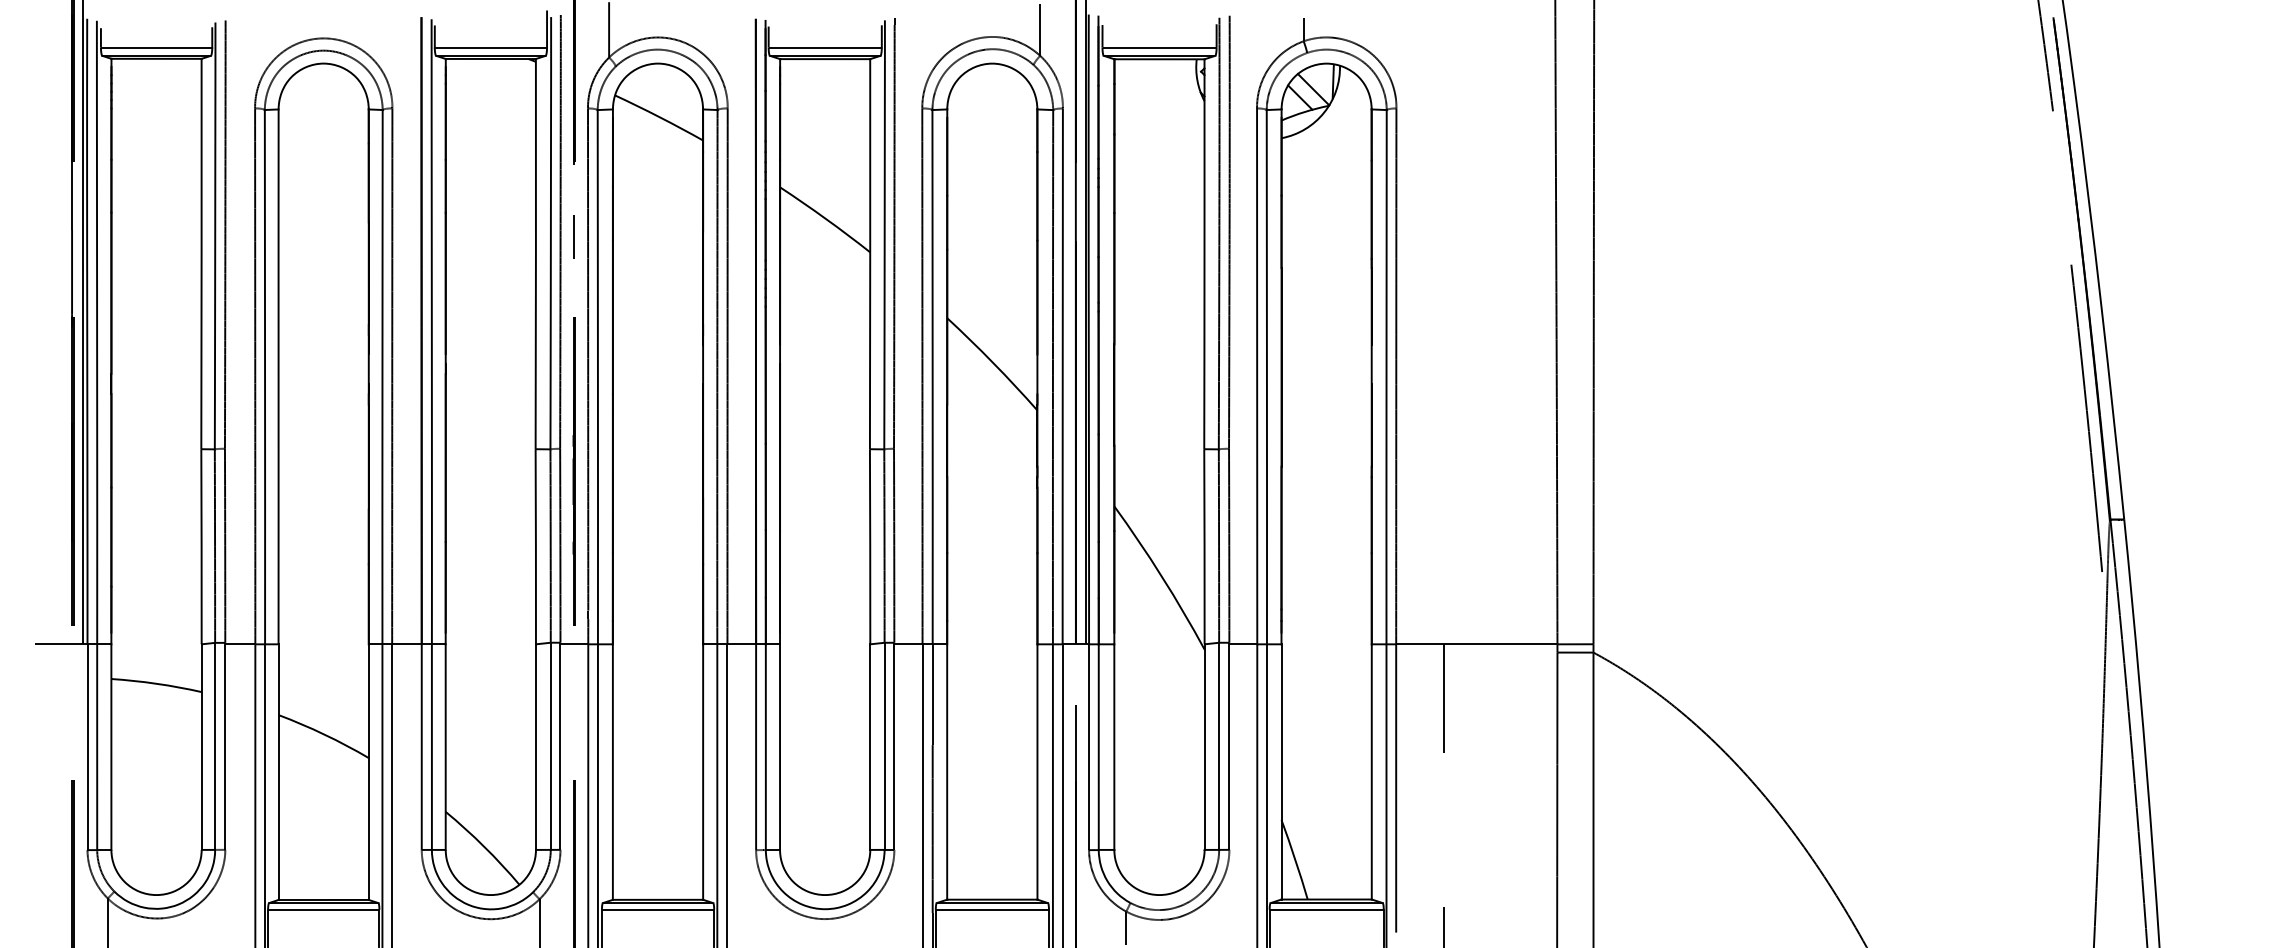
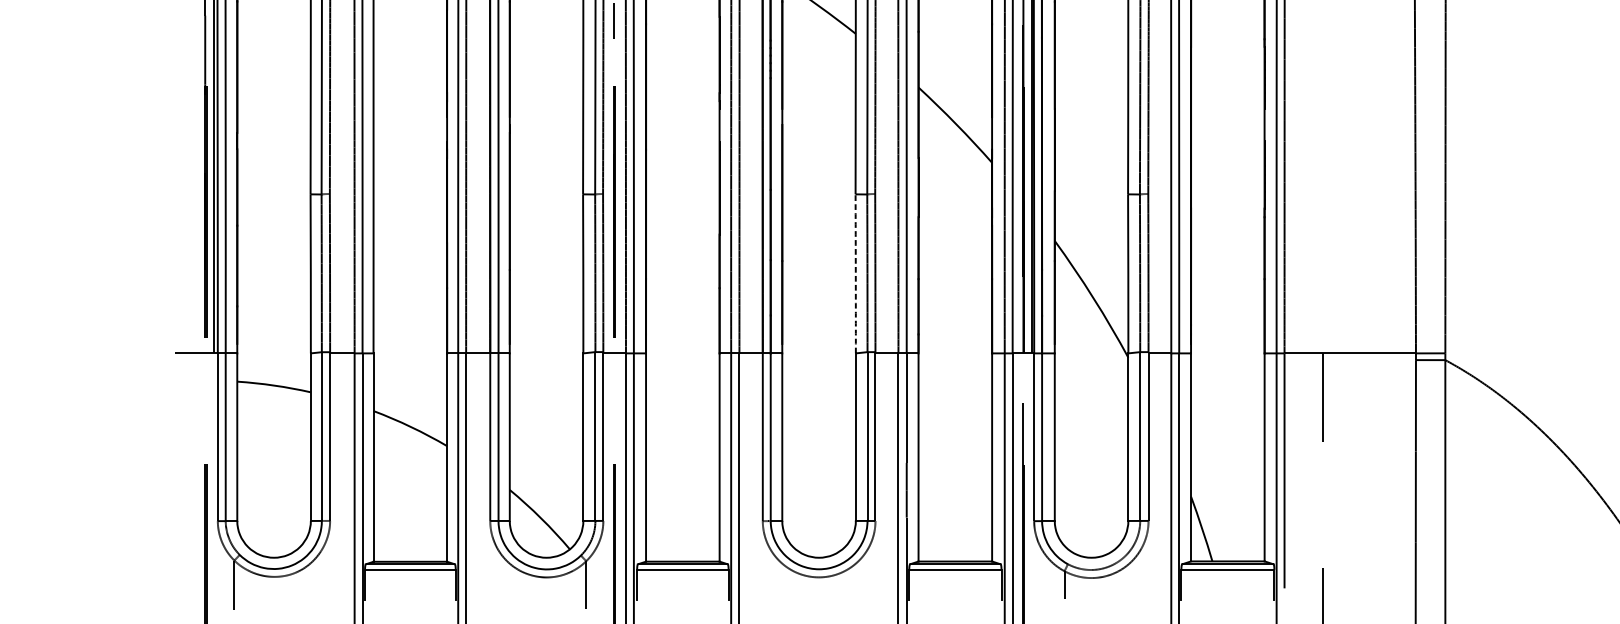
arc: (870, 546) -> (856, 273), solid -> dashed

